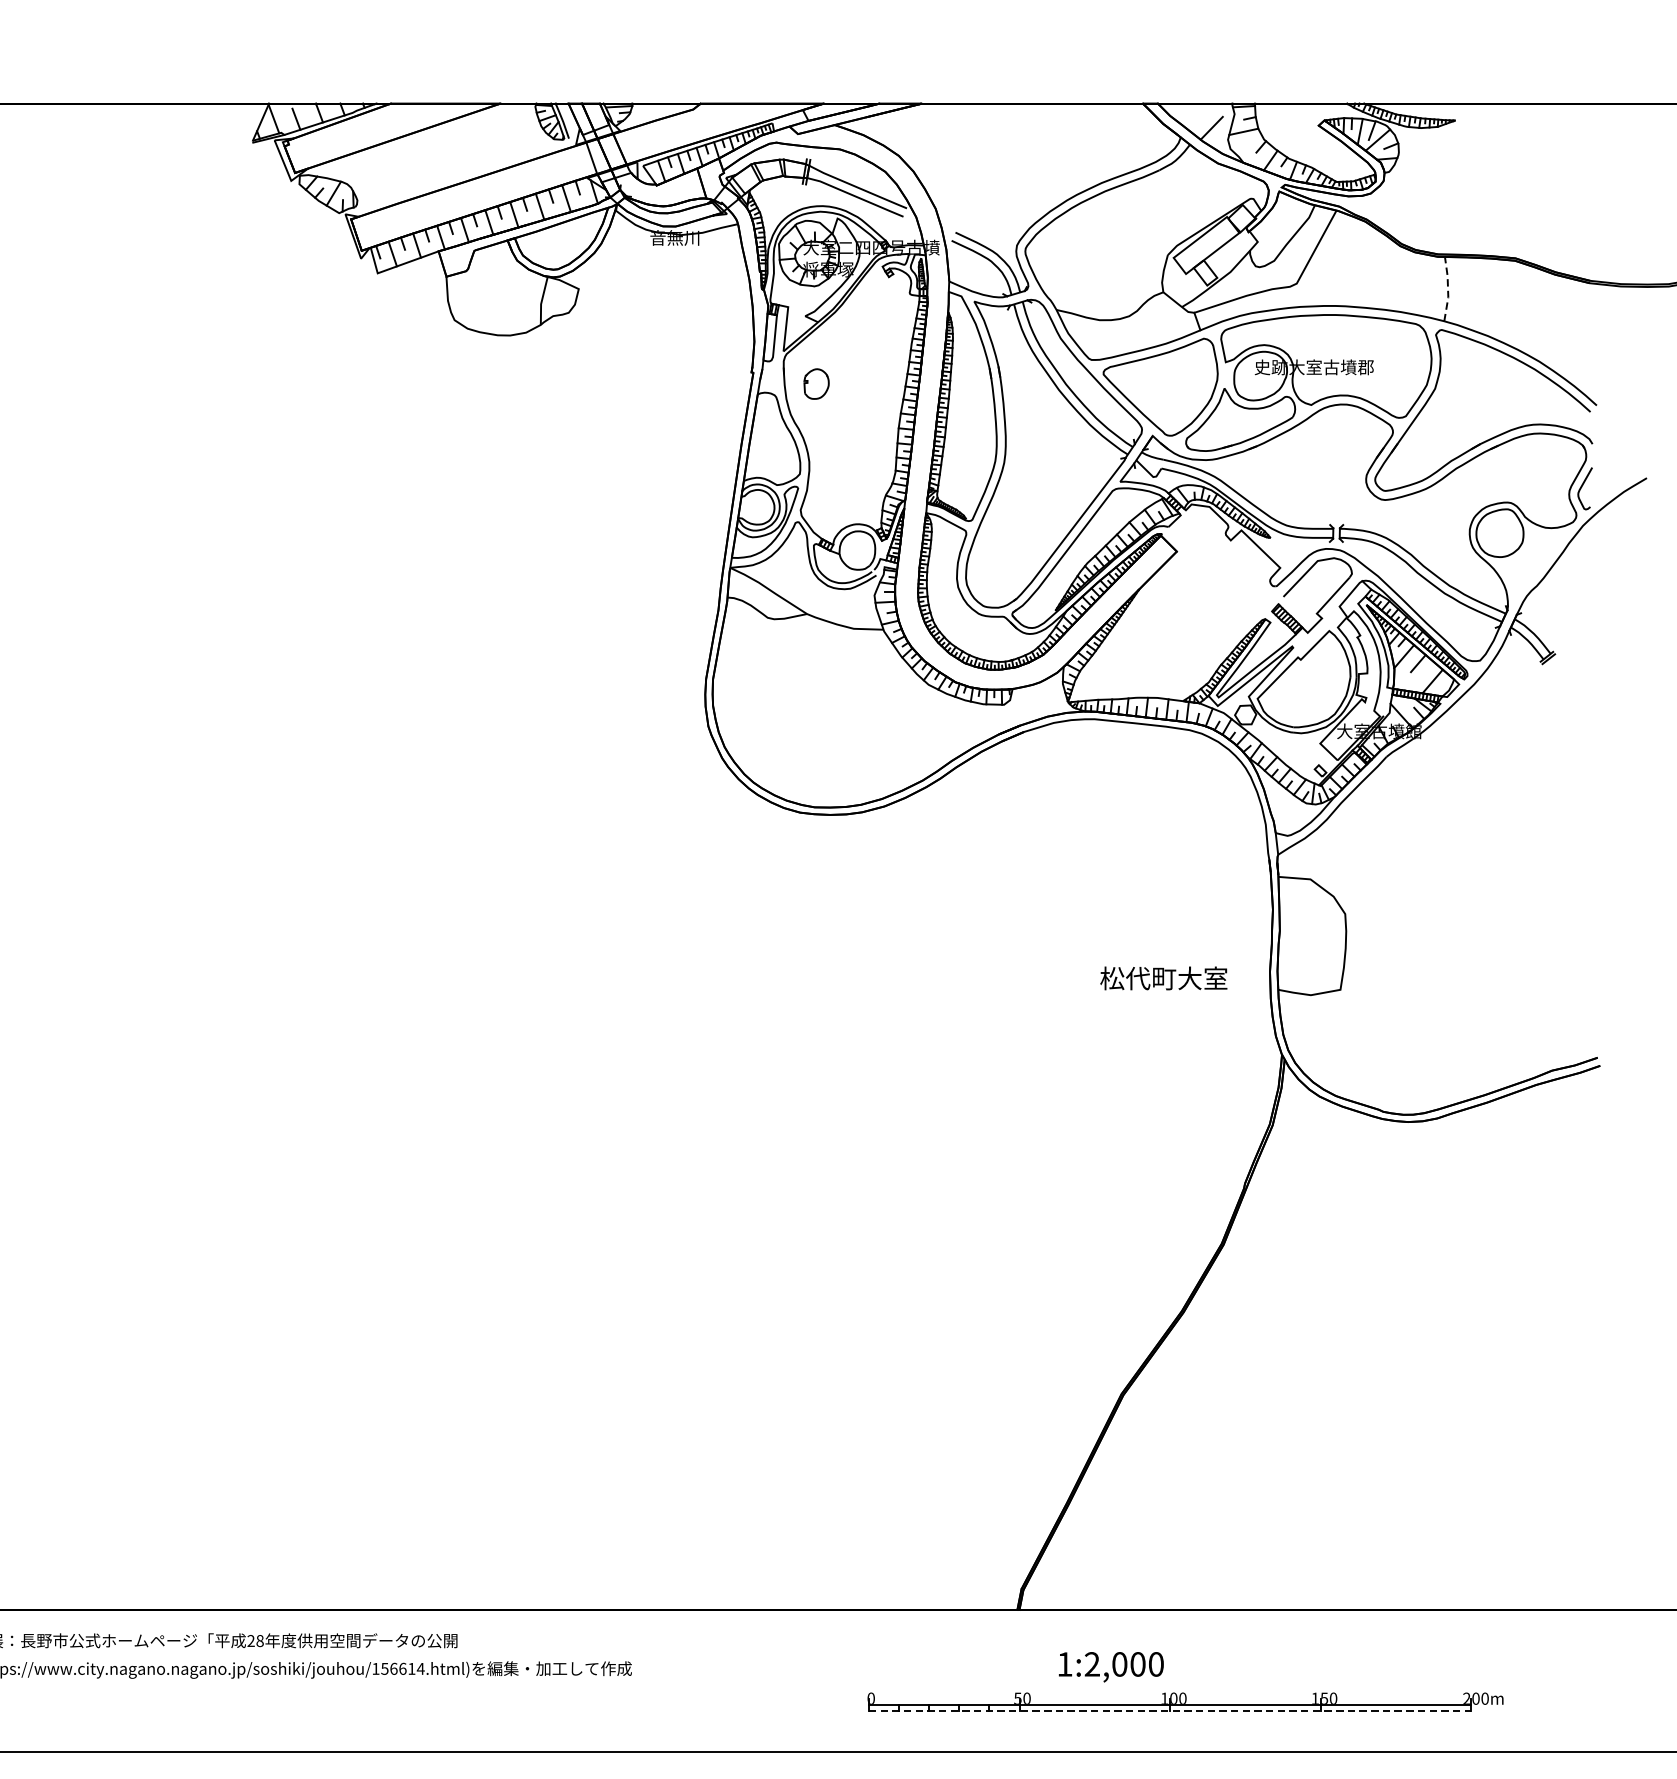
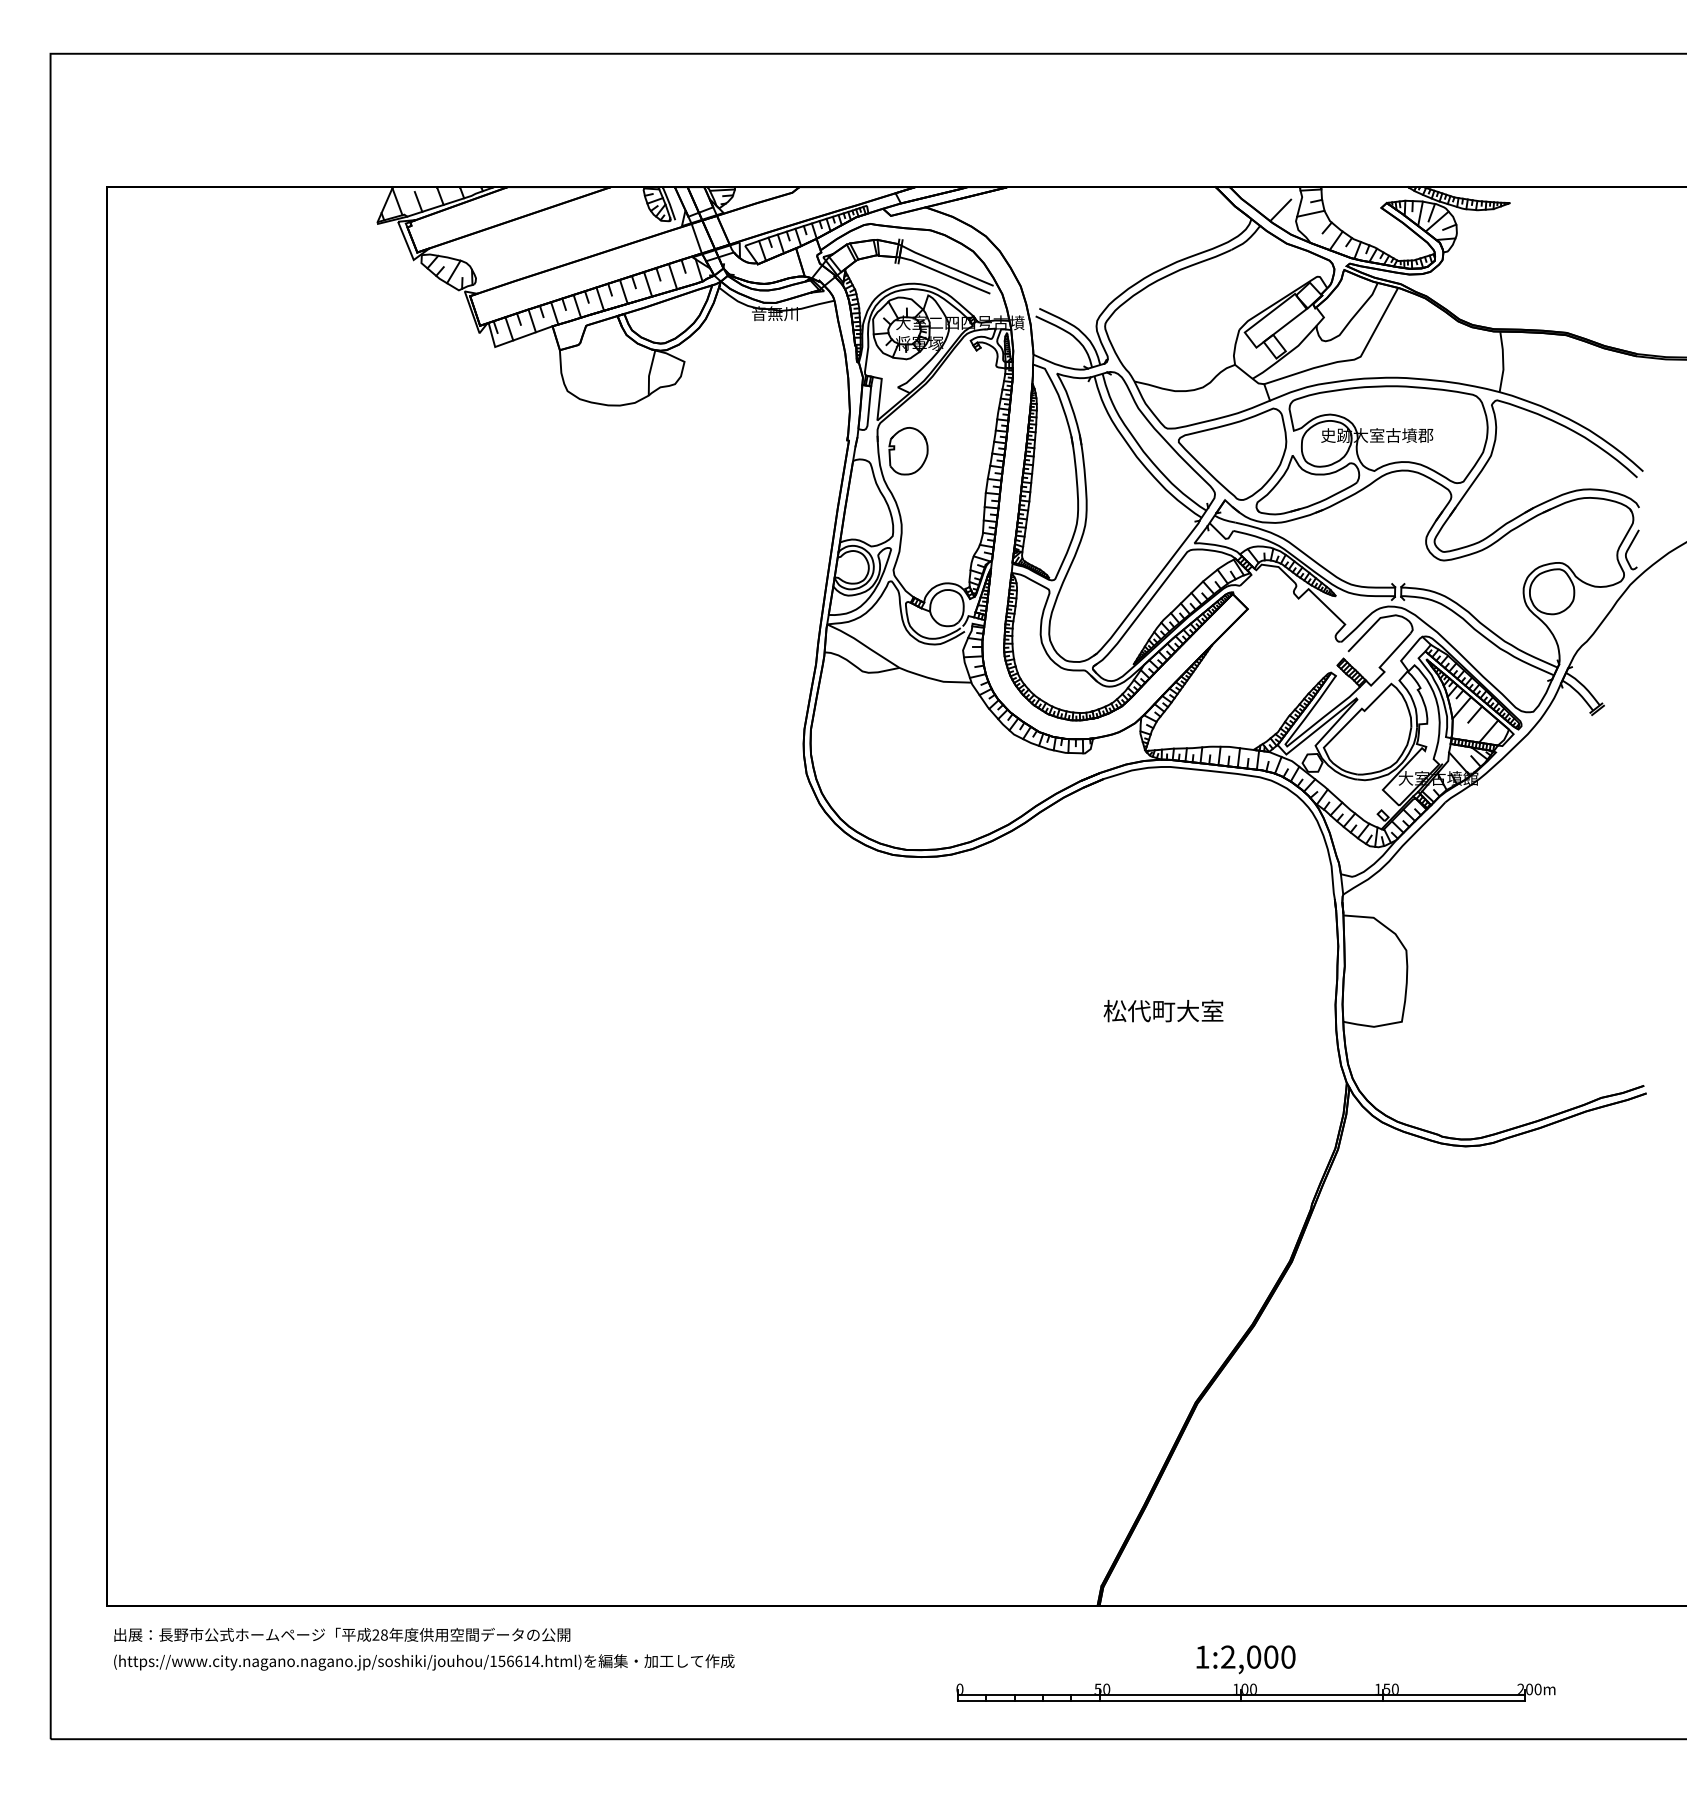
line: (1448, 289) -> (1503, 362), dashed -> solid
part: (816, 384) -> (908, 451), size x1.67
text: (1163, 977) -> (1163, 1010), moved
text: (1110, 1666) -> (1245, 1659), moved
line: (1170, 1711) -> (1241, 1701), dashed -> solid

